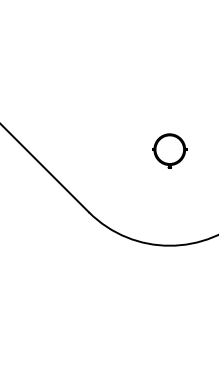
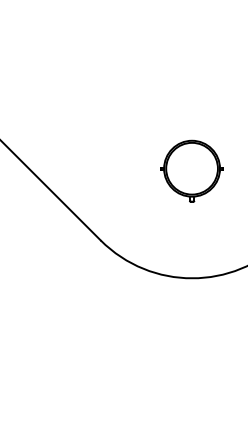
part: (169, 150) -> (191, 170), size x1.6

